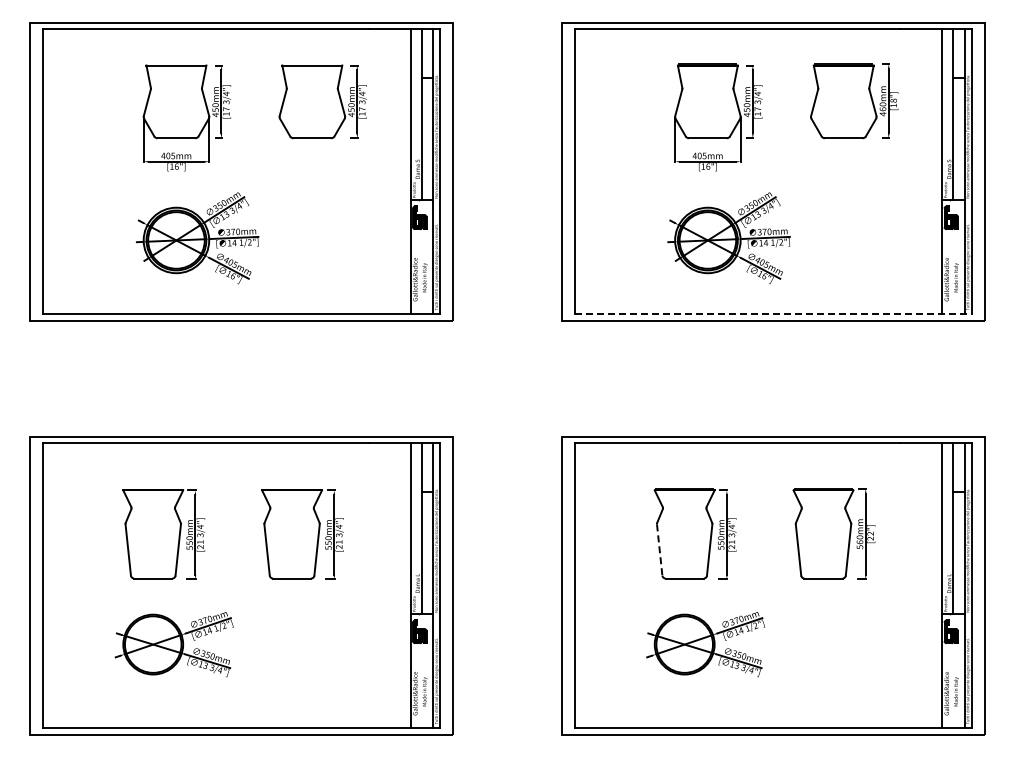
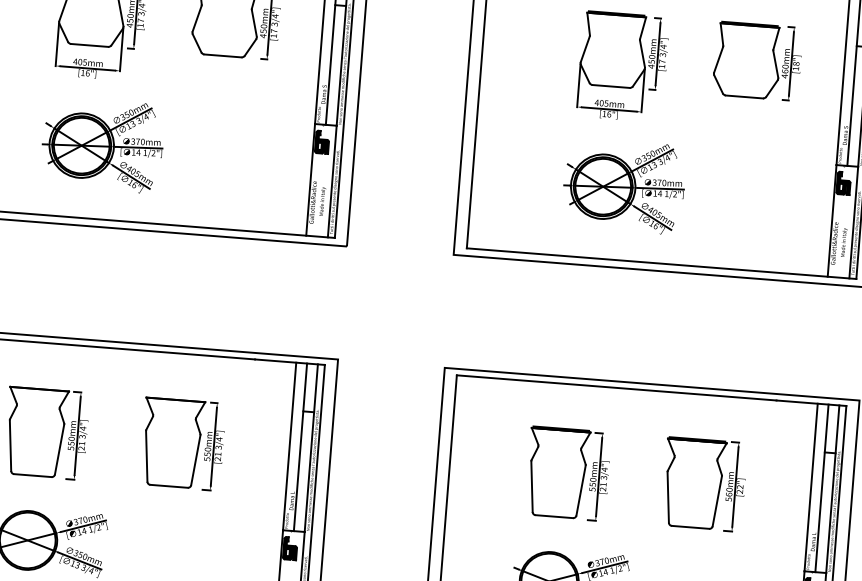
line: (773, 313) -> (661, 263), dashed -> solid
line: (659, 550) -> (531, 487), dashed -> solid

